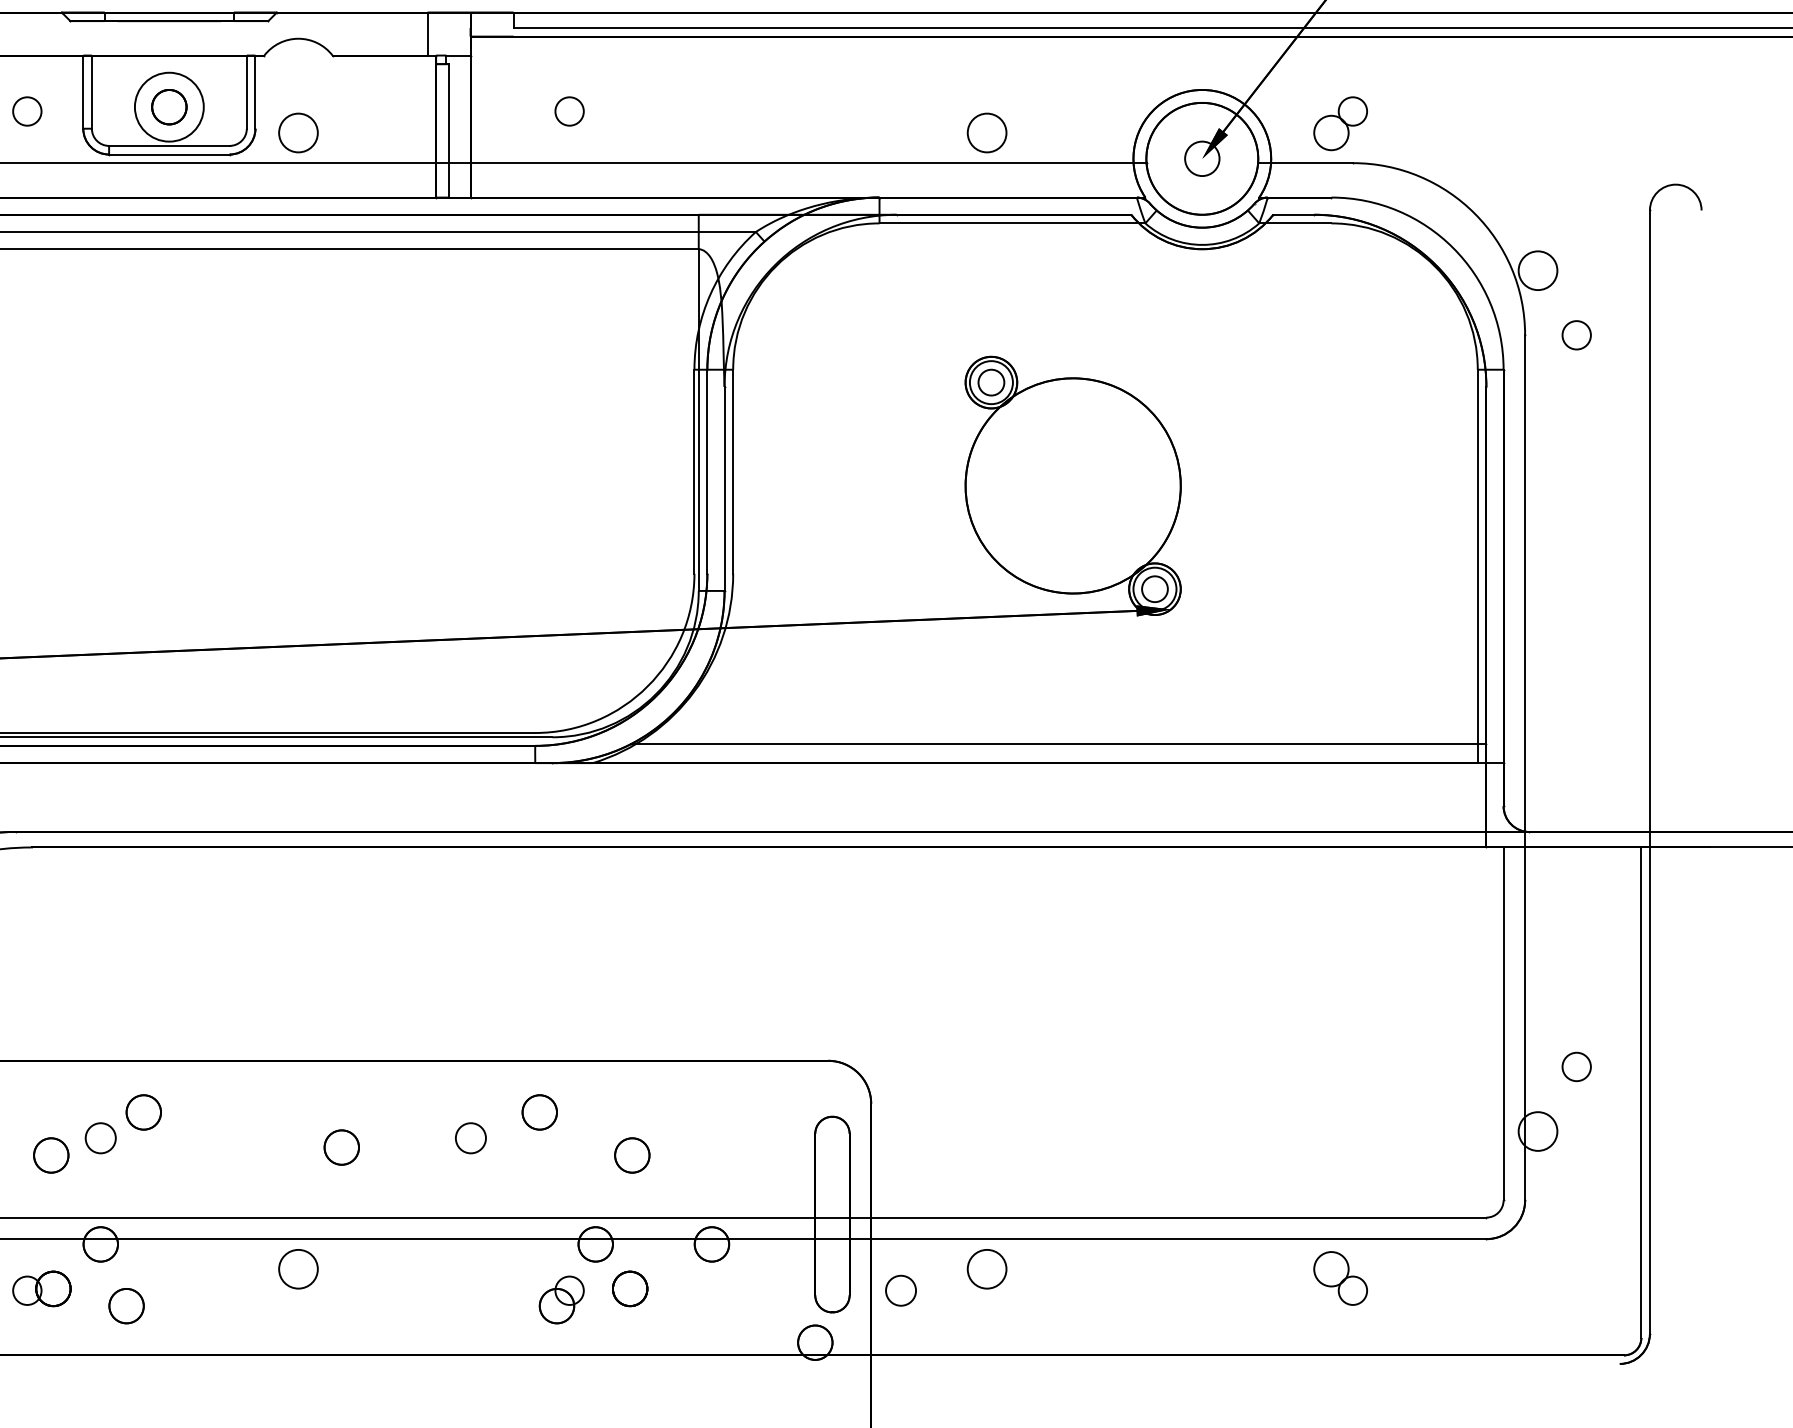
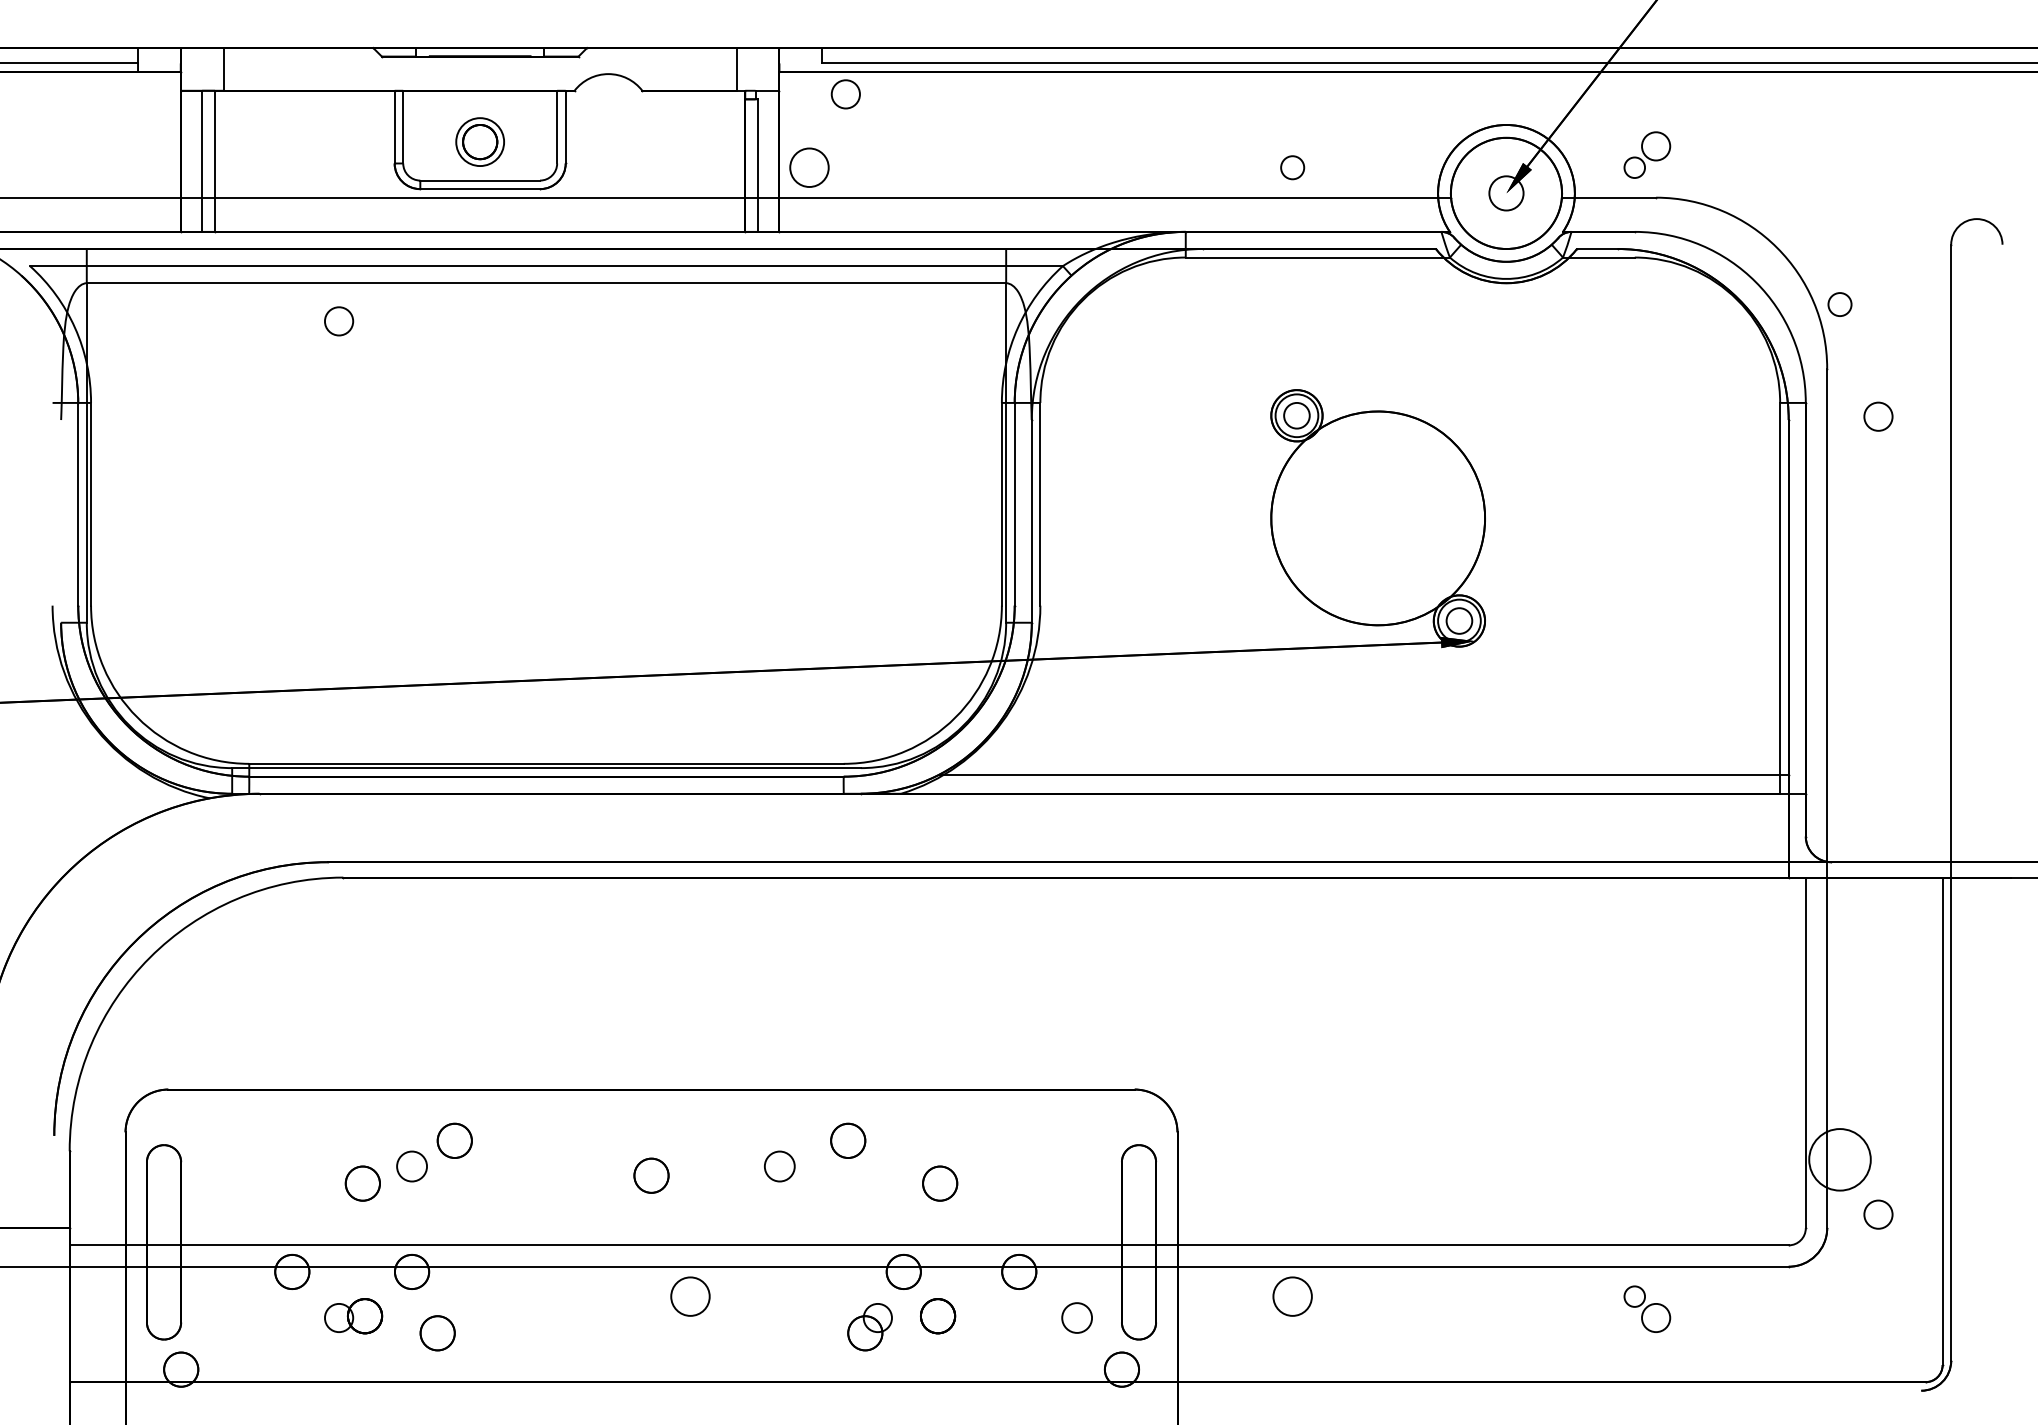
circle: (168, 106) -> (479, 141), size x0.7
circle: (27, 111) -> (339, 321), moved
circle: (569, 111) -> (845, 94), moved
circle: (298, 132) -> (809, 167), moved
circle: (986, 132) -> (1292, 167), size x0.6
circle: (1331, 132) -> (1634, 167), size x0.6
circle: (1537, 270) -> (1839, 304), size x0.6
circle: (1576, 335) -> (1878, 416), moved
circle: (1576, 1066) -> (1878, 1214), moved
circle: (1537, 1131) -> (1839, 1159), size x1.6
circle: (298, 1269) -> (690, 1296), moved
circle: (1331, 1269) -> (1634, 1296), size x0.6
circle: (900, 1290) -> (1076, 1317), moved

